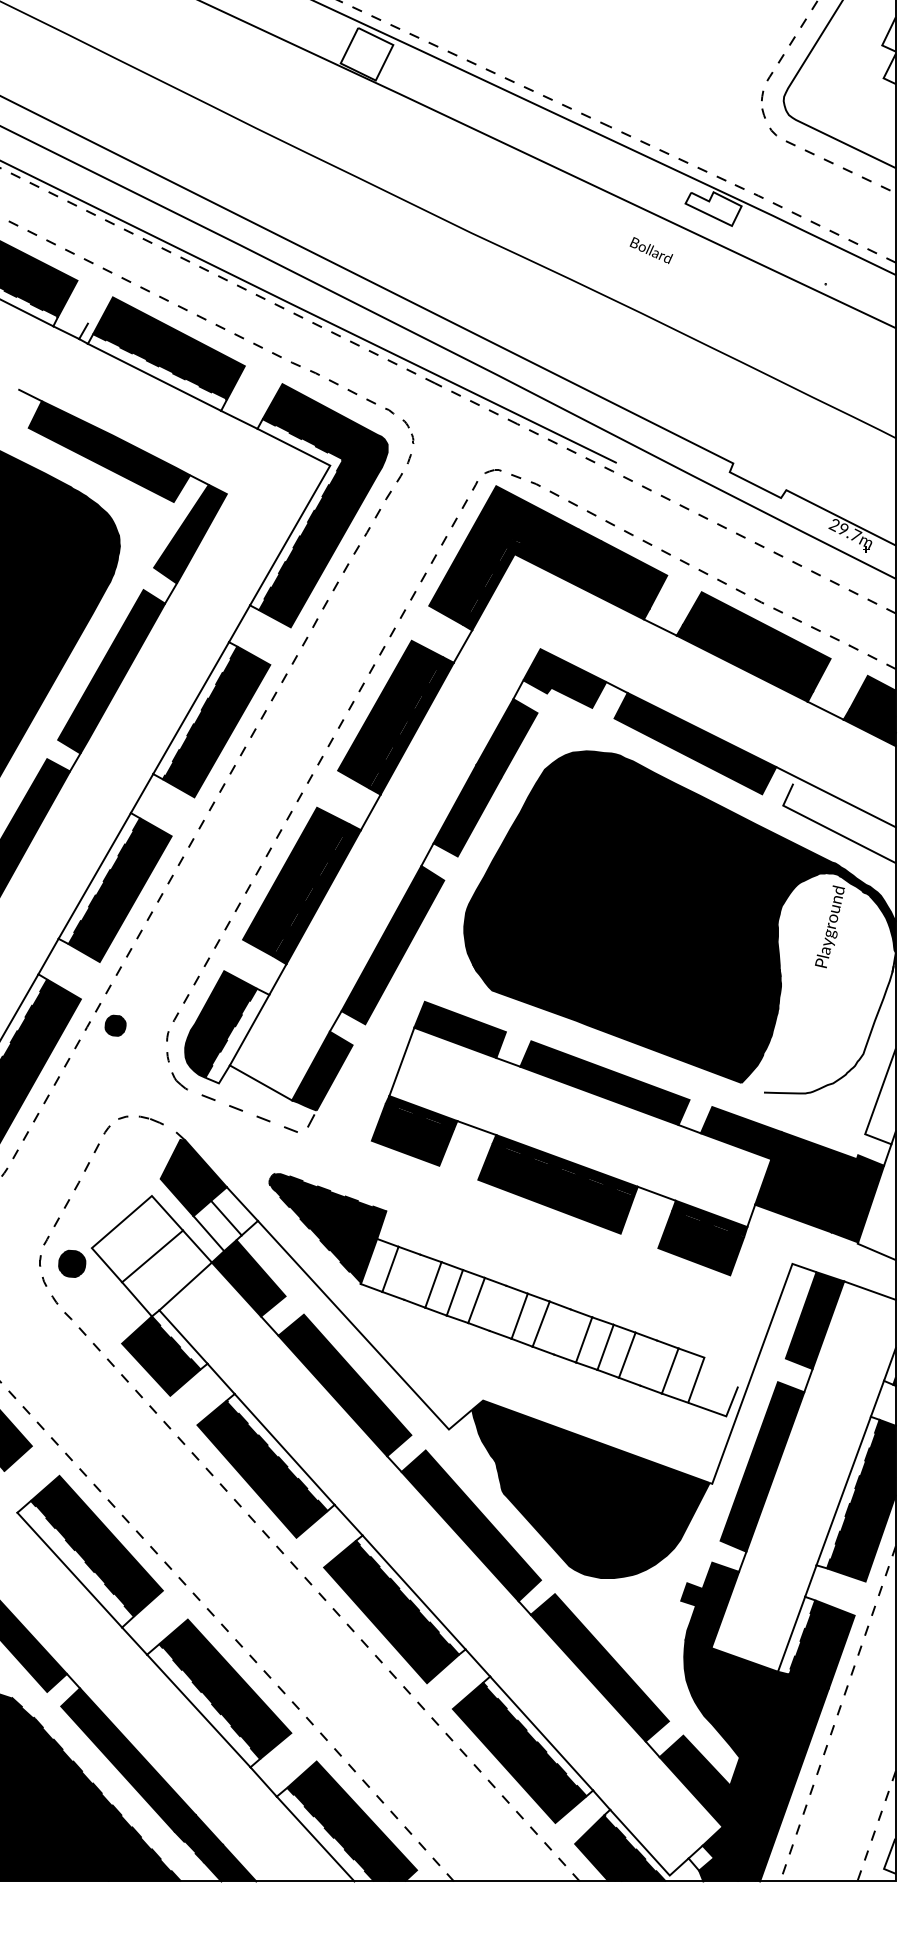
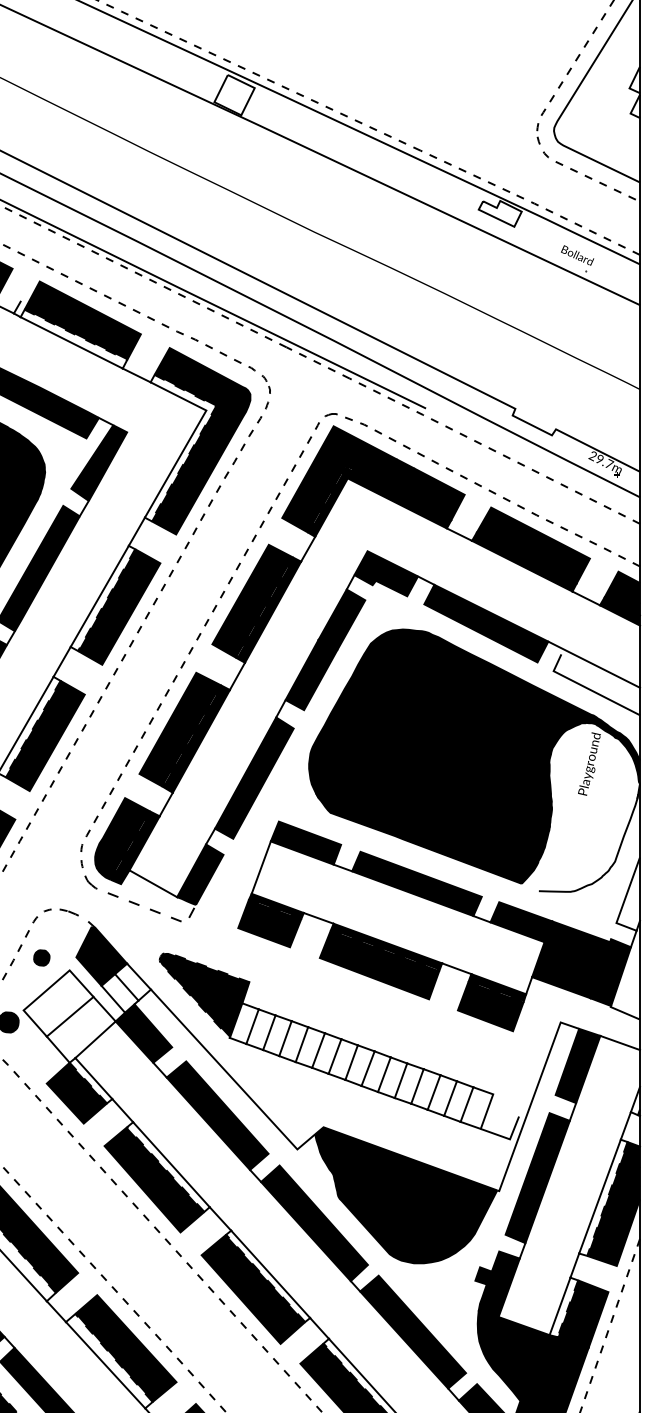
text: (651, 250) -> (577, 255), moved
part: (115, 1025) -> (41, 957), moved
fill: (237, 1035) -> (135, 847), added
line: (412, 1276) -> (269, 1032), added
line: (497, 1307) -> (334, 1055), added
line: (562, 1331) -> (384, 1074), added
line: (648, 1362) -> (450, 1098), added

